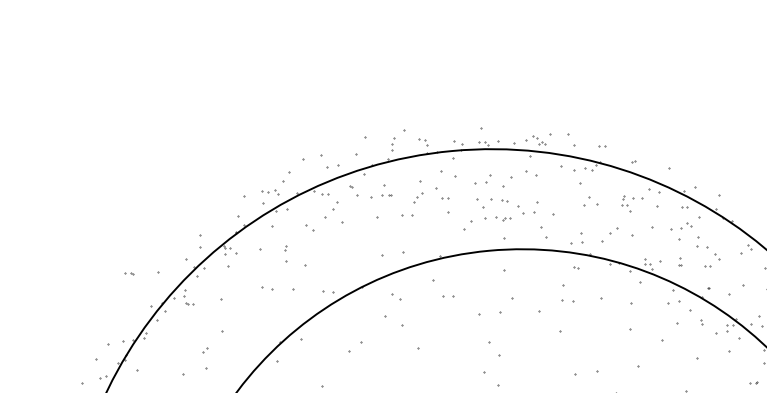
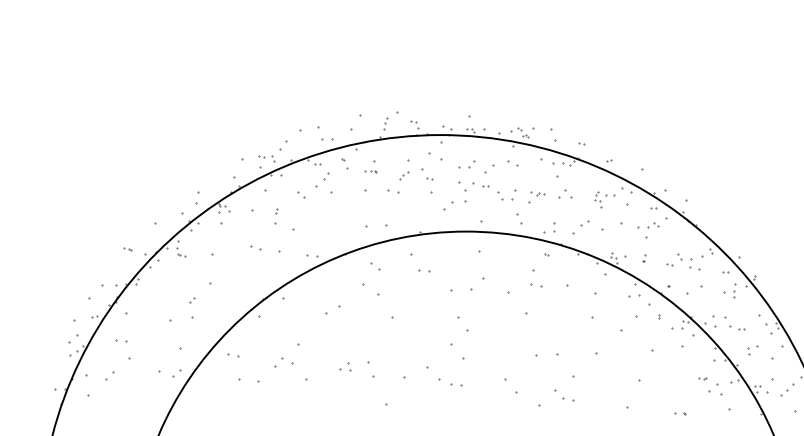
part: (381, 196) -> (370, 171), size x0.62
part: (503, 218) -> (537, 193), moved
part: (702, 242) -> (694, 264), moved
part: (129, 274) -> (127, 249), moved

